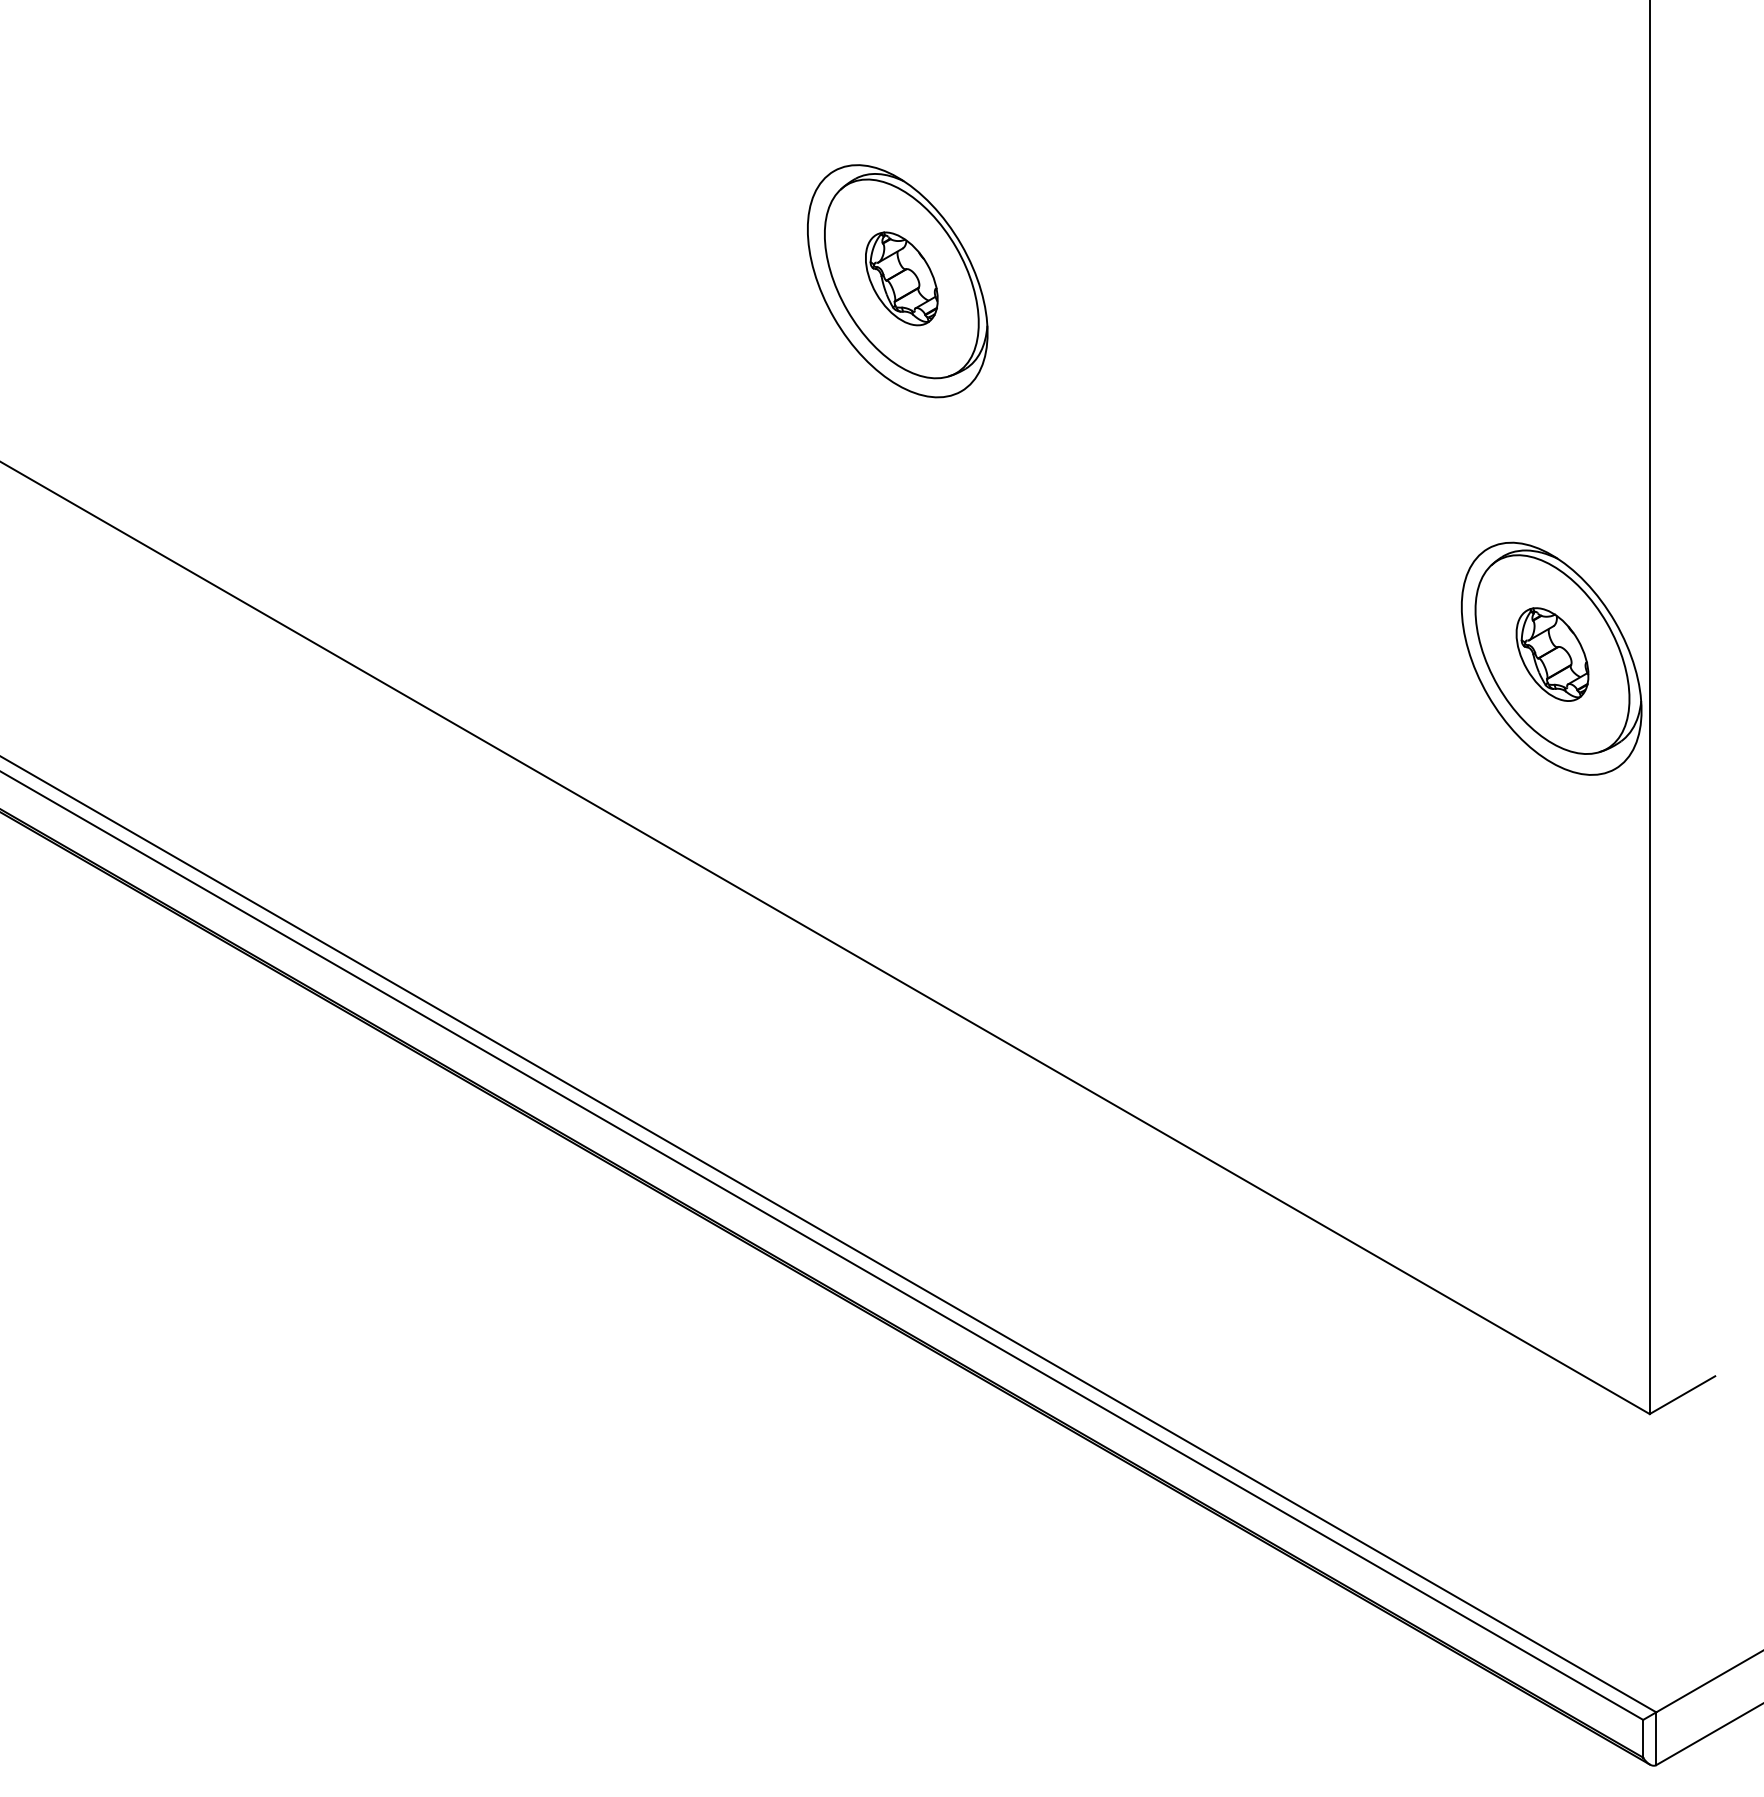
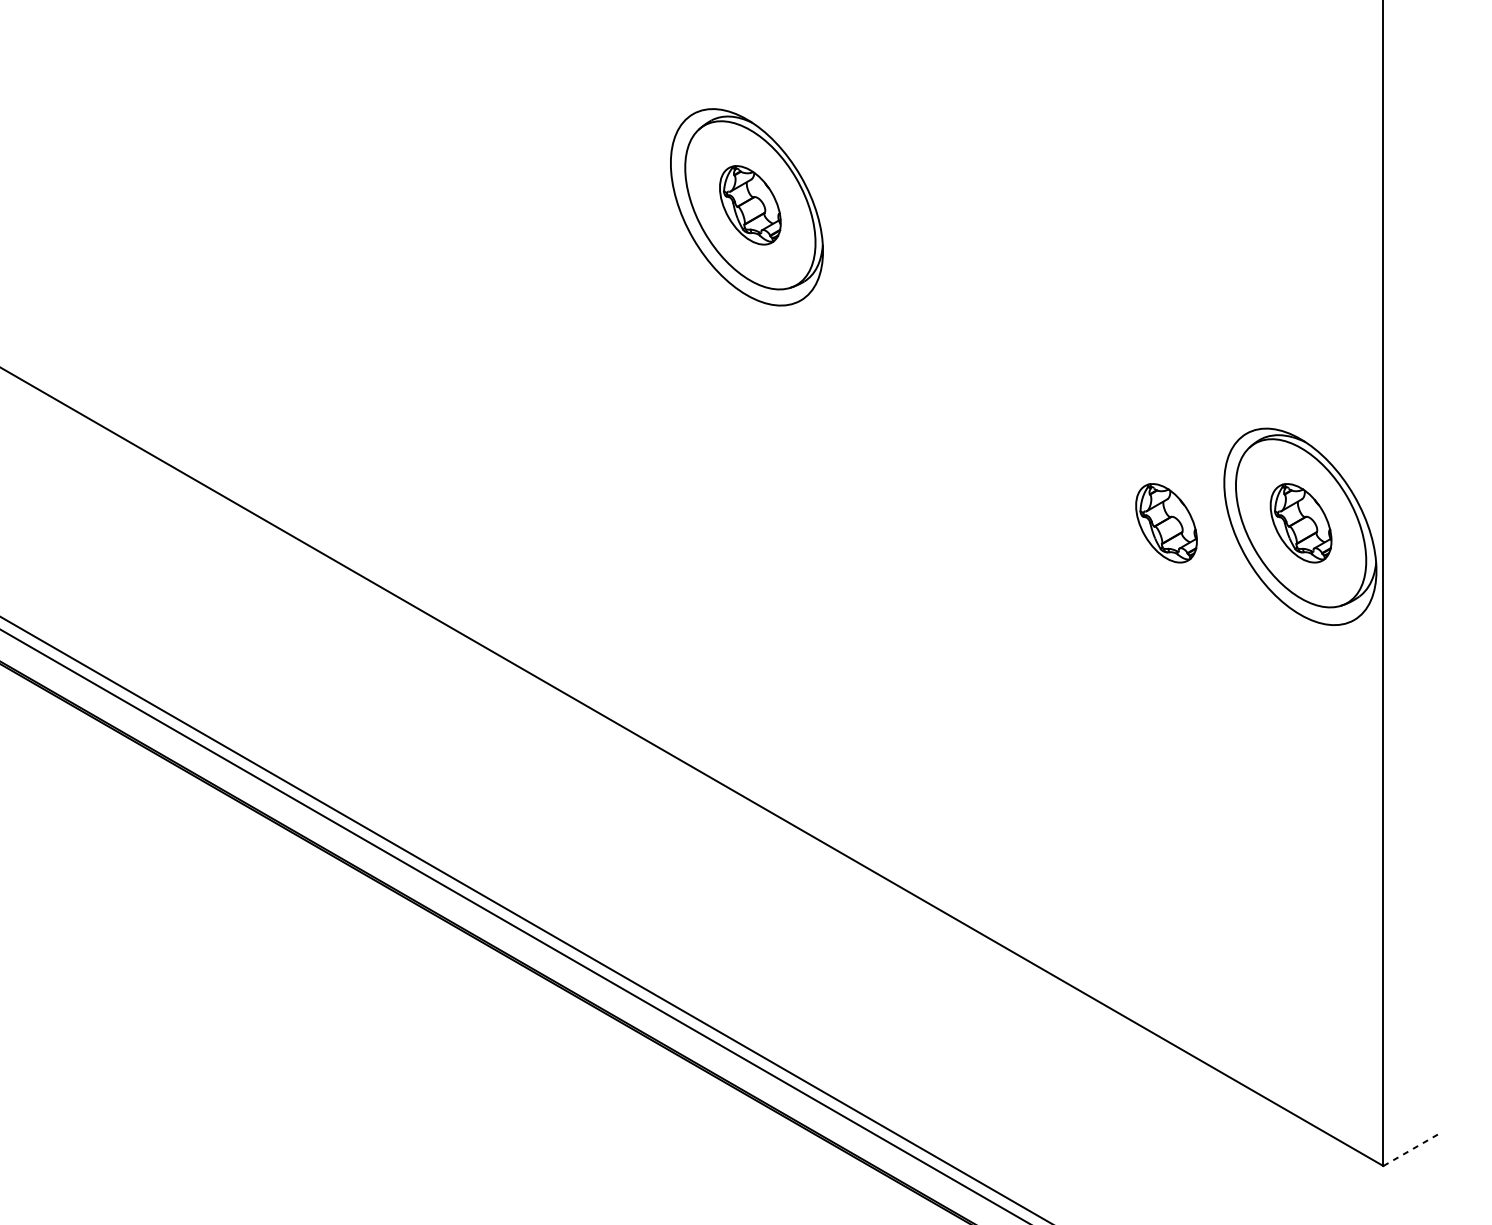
part: (1393, 654) -> (1166, 523), added
line: (1682, 1395) -> (1411, 1150), solid -> dashed

